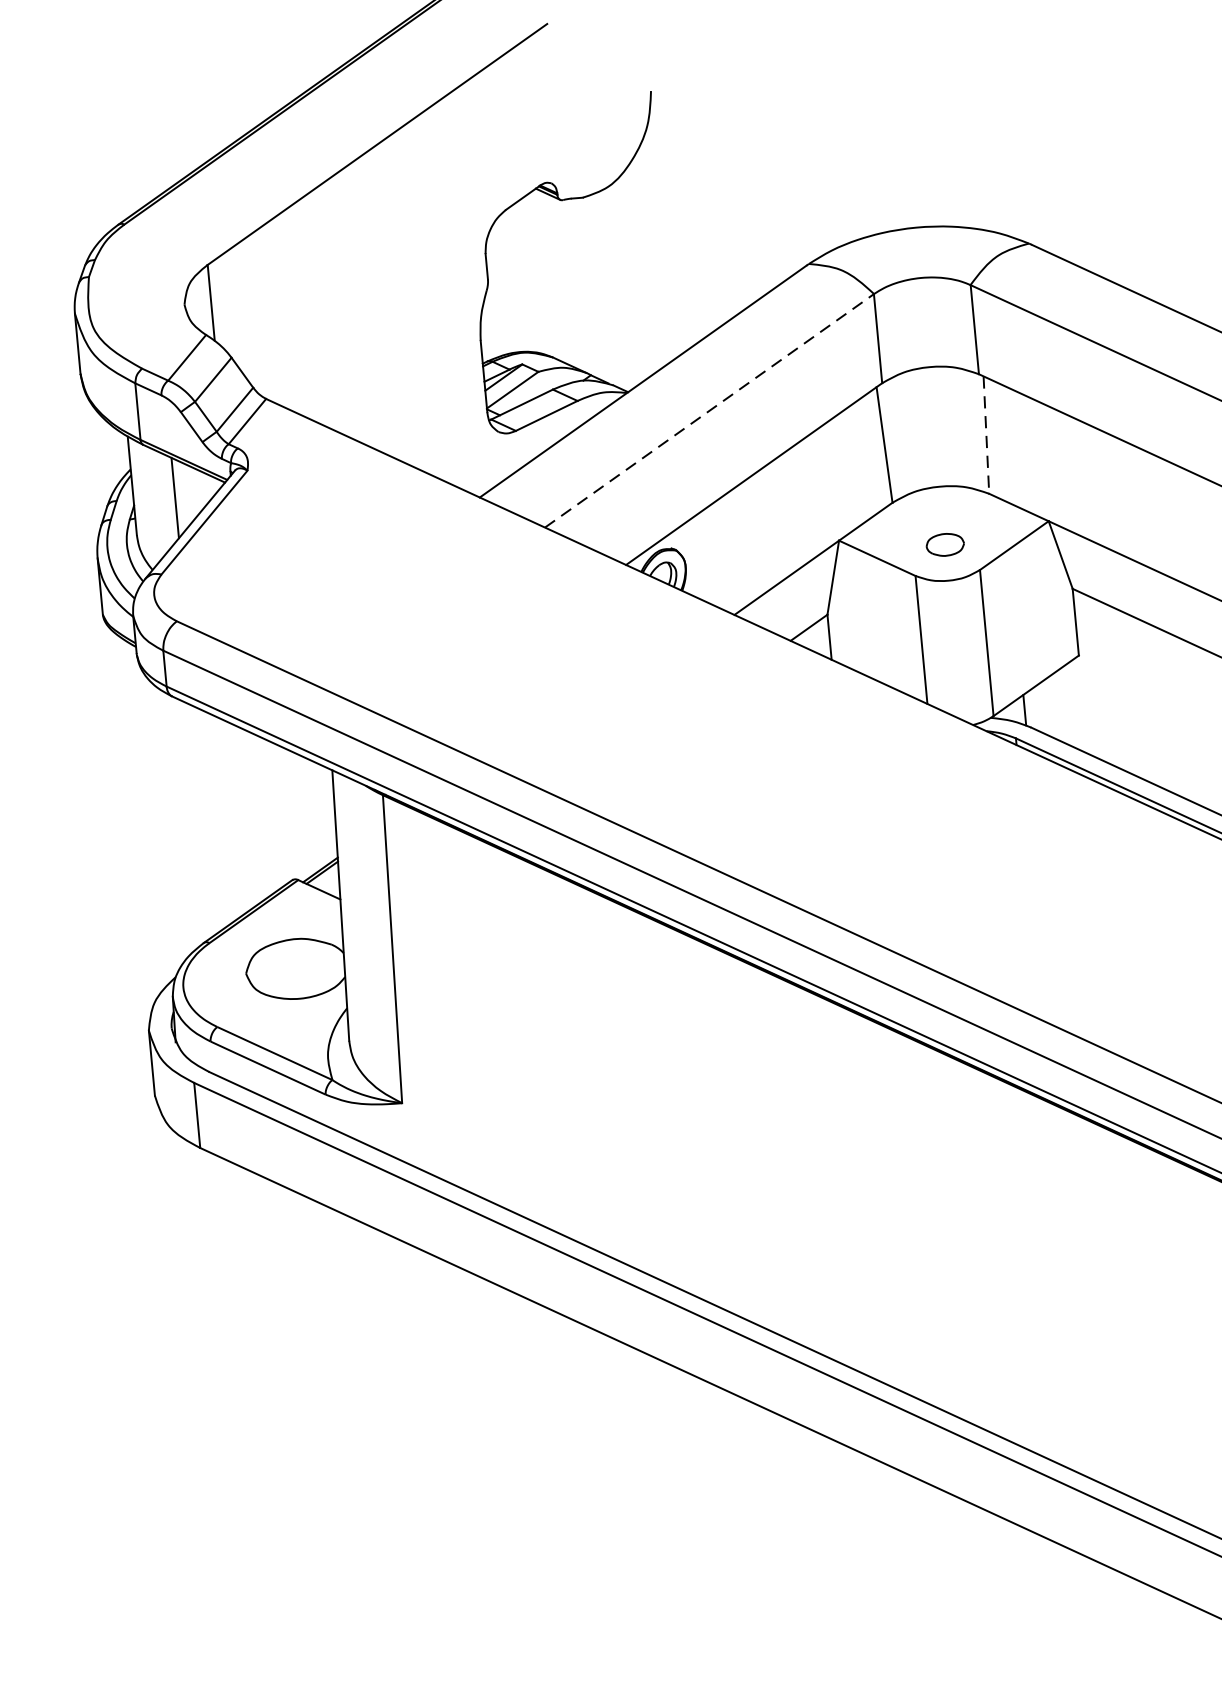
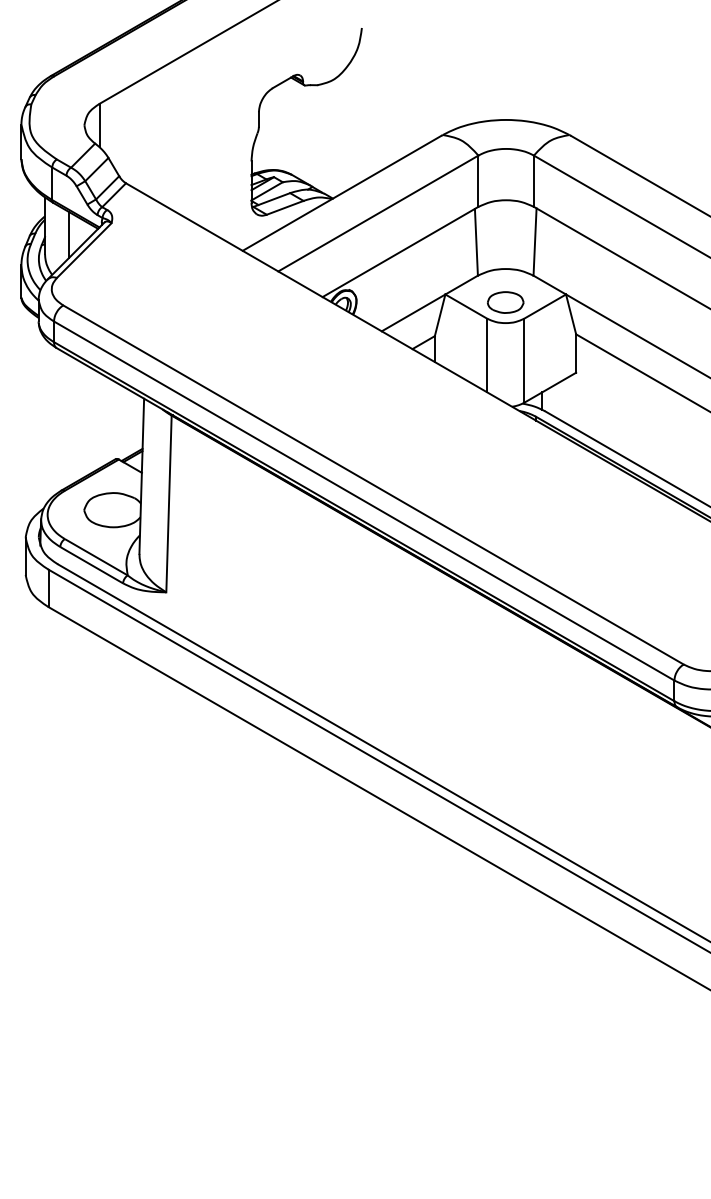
line: (709, 410) -> (378, 213), dashed -> solid
line: (987, 435) -> (535, 242), dashed -> solid
part: (944, 544) -> (505, 302), size x1.67

